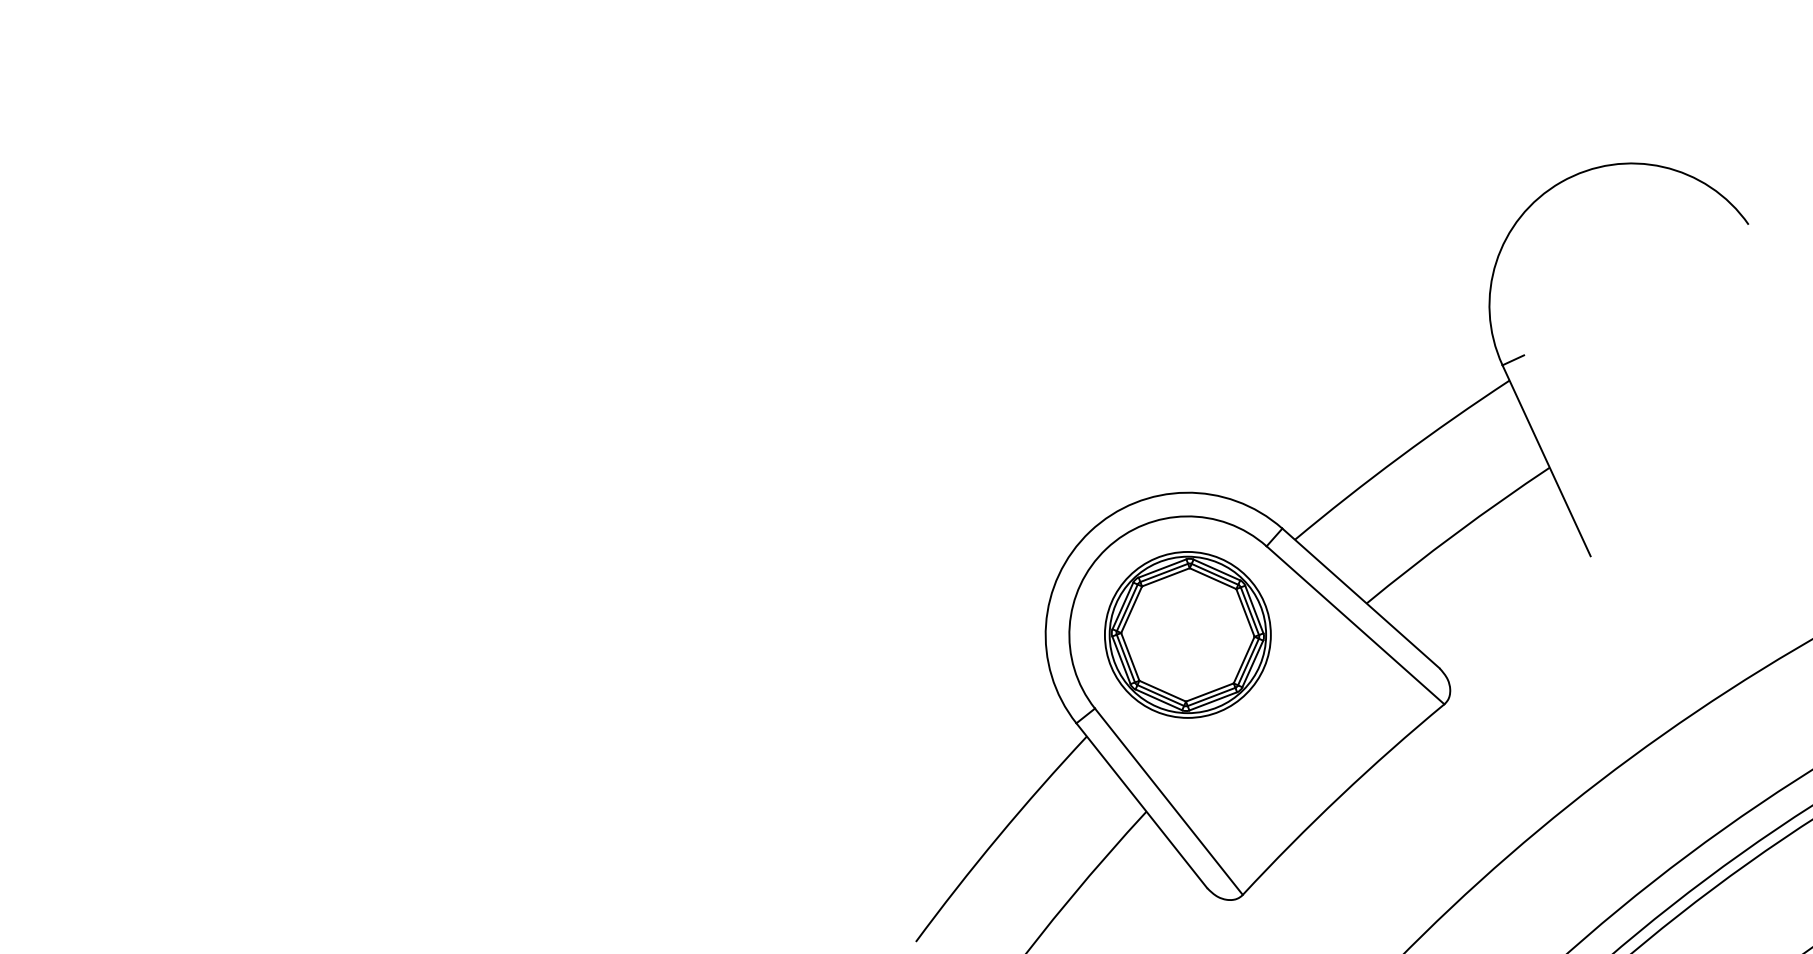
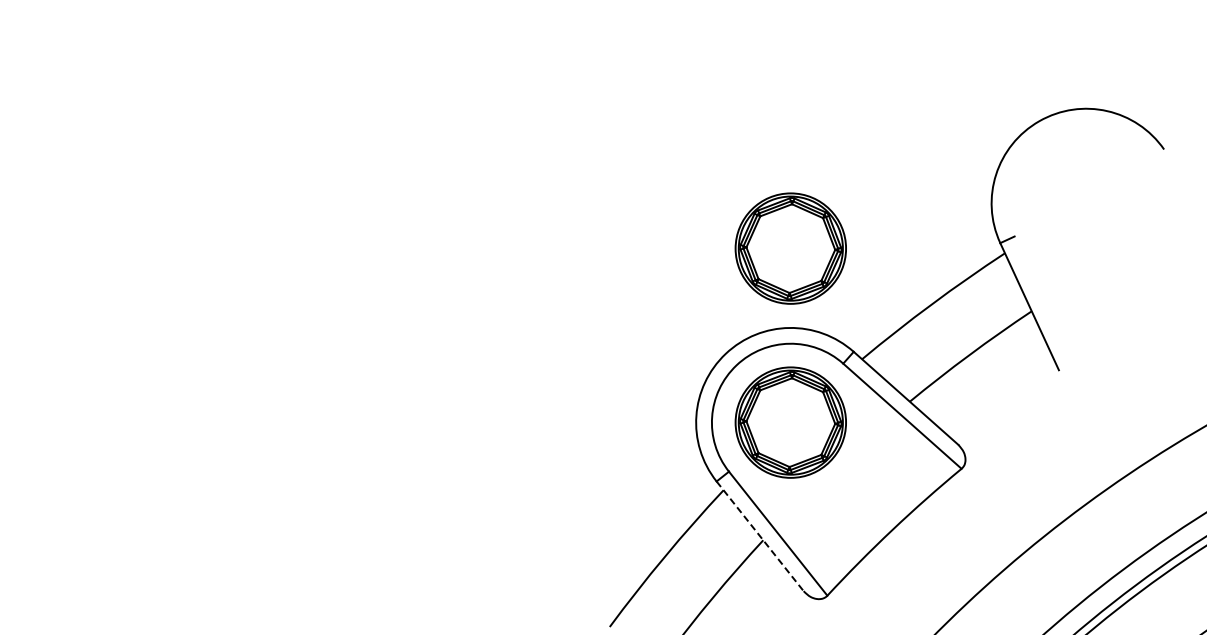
part: (1187, 373) -> (790, 248), added
line: (1142, 805) -> (760, 536), solid -> dashed

